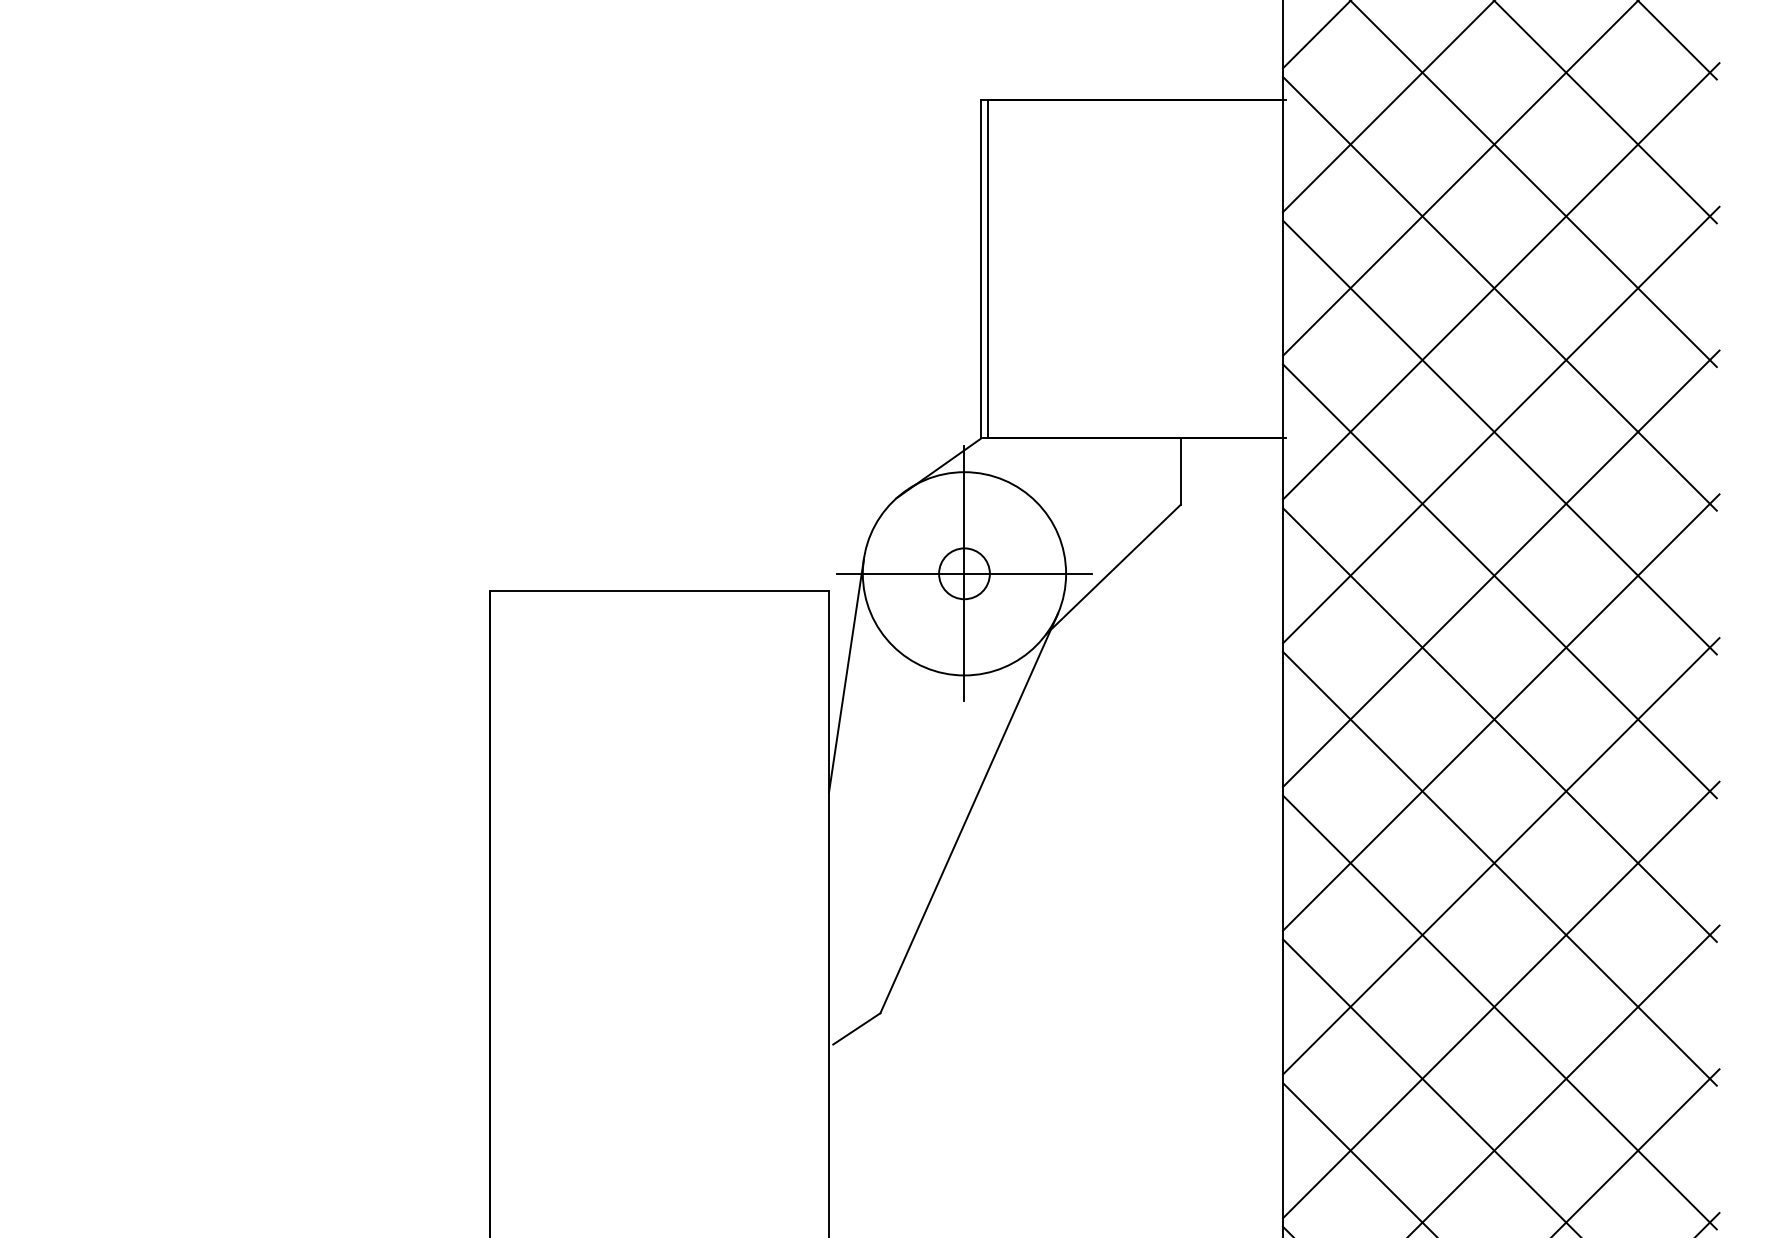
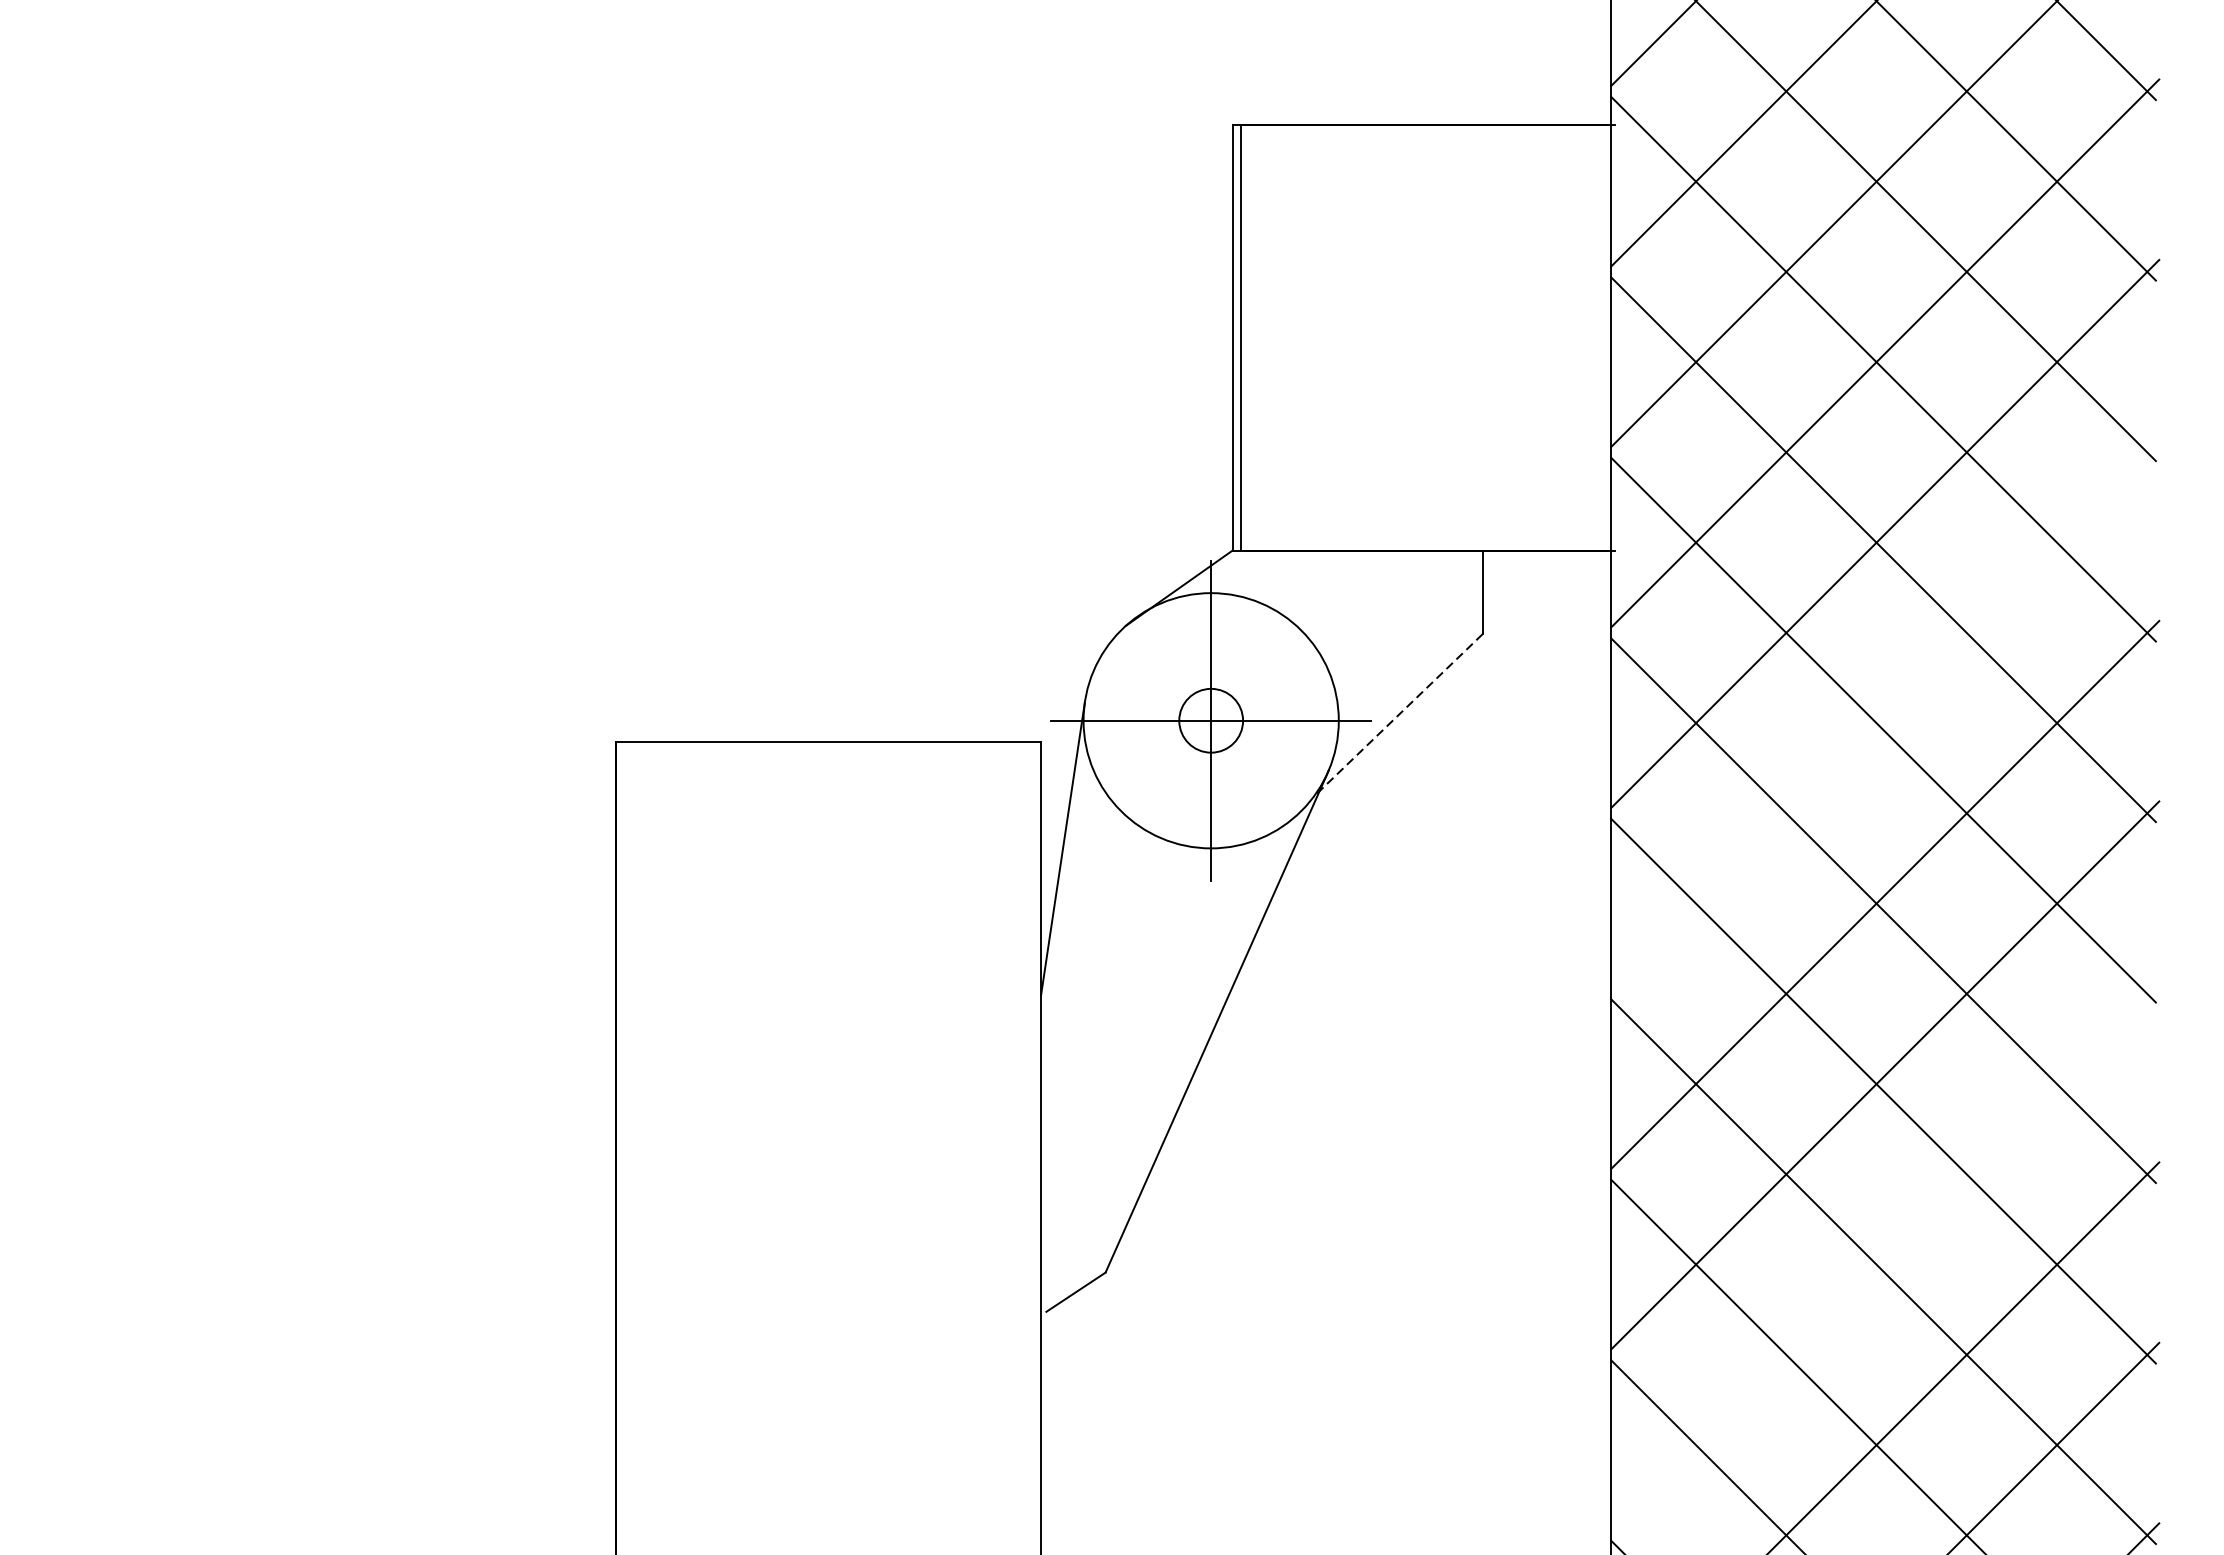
line: (1501, 568) -> (1885, 714), removed
line: (1113, 569) -> (1398, 715), solid -> dashed
line: (1501, 999) -> (1885, 1255), removed

